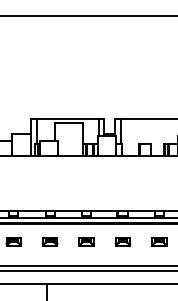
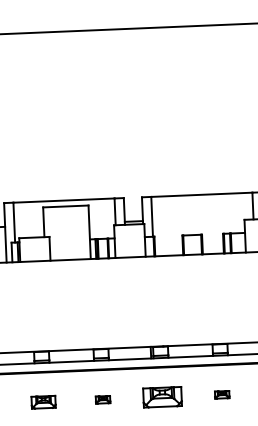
part: (86, 241) -> (102, 399), size x0.6
part: (122, 241) -> (161, 396), size x1.6
part: (159, 241) -> (222, 394), size x0.6

